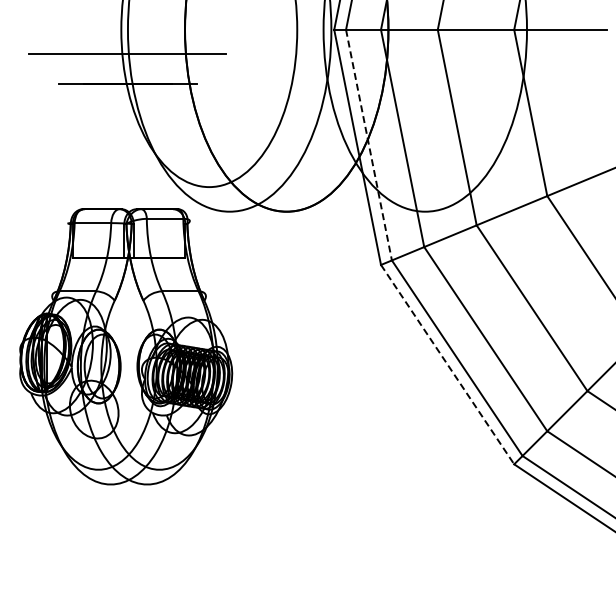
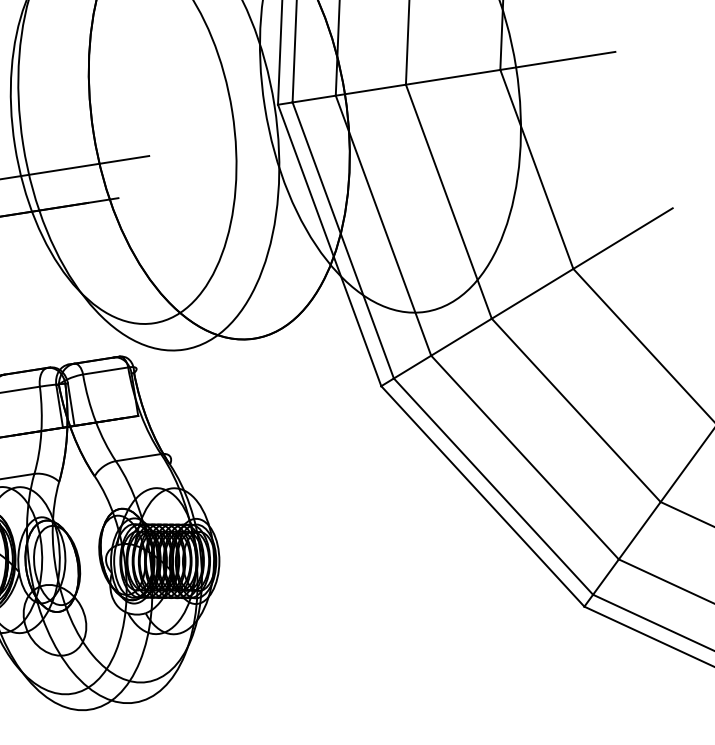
line: (368, 145) -> (342, 241), dashed -> solid
line: (447, 364) -> (482, 496), dashed -> solid

